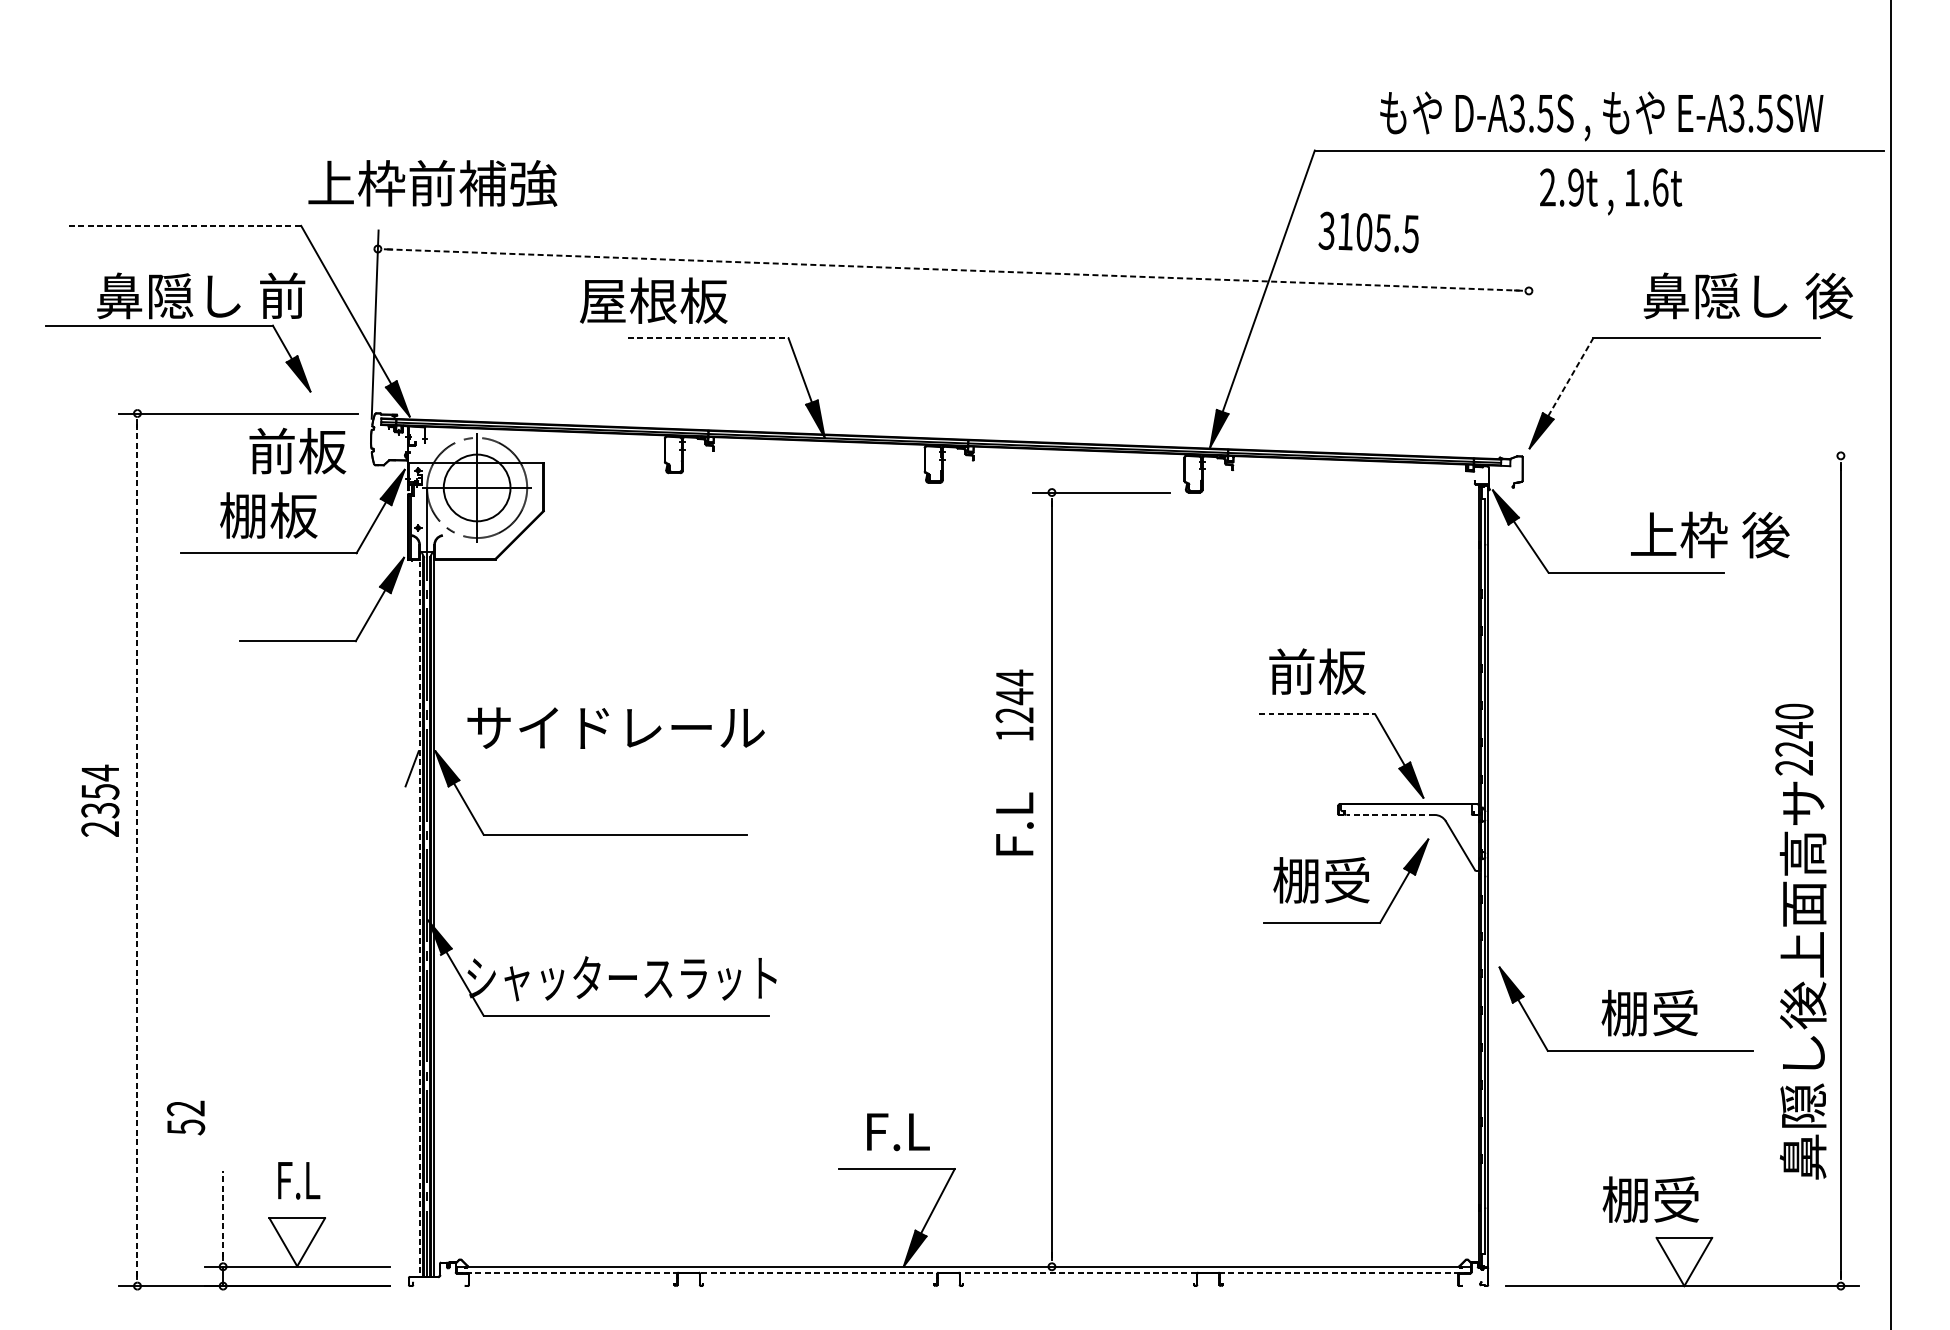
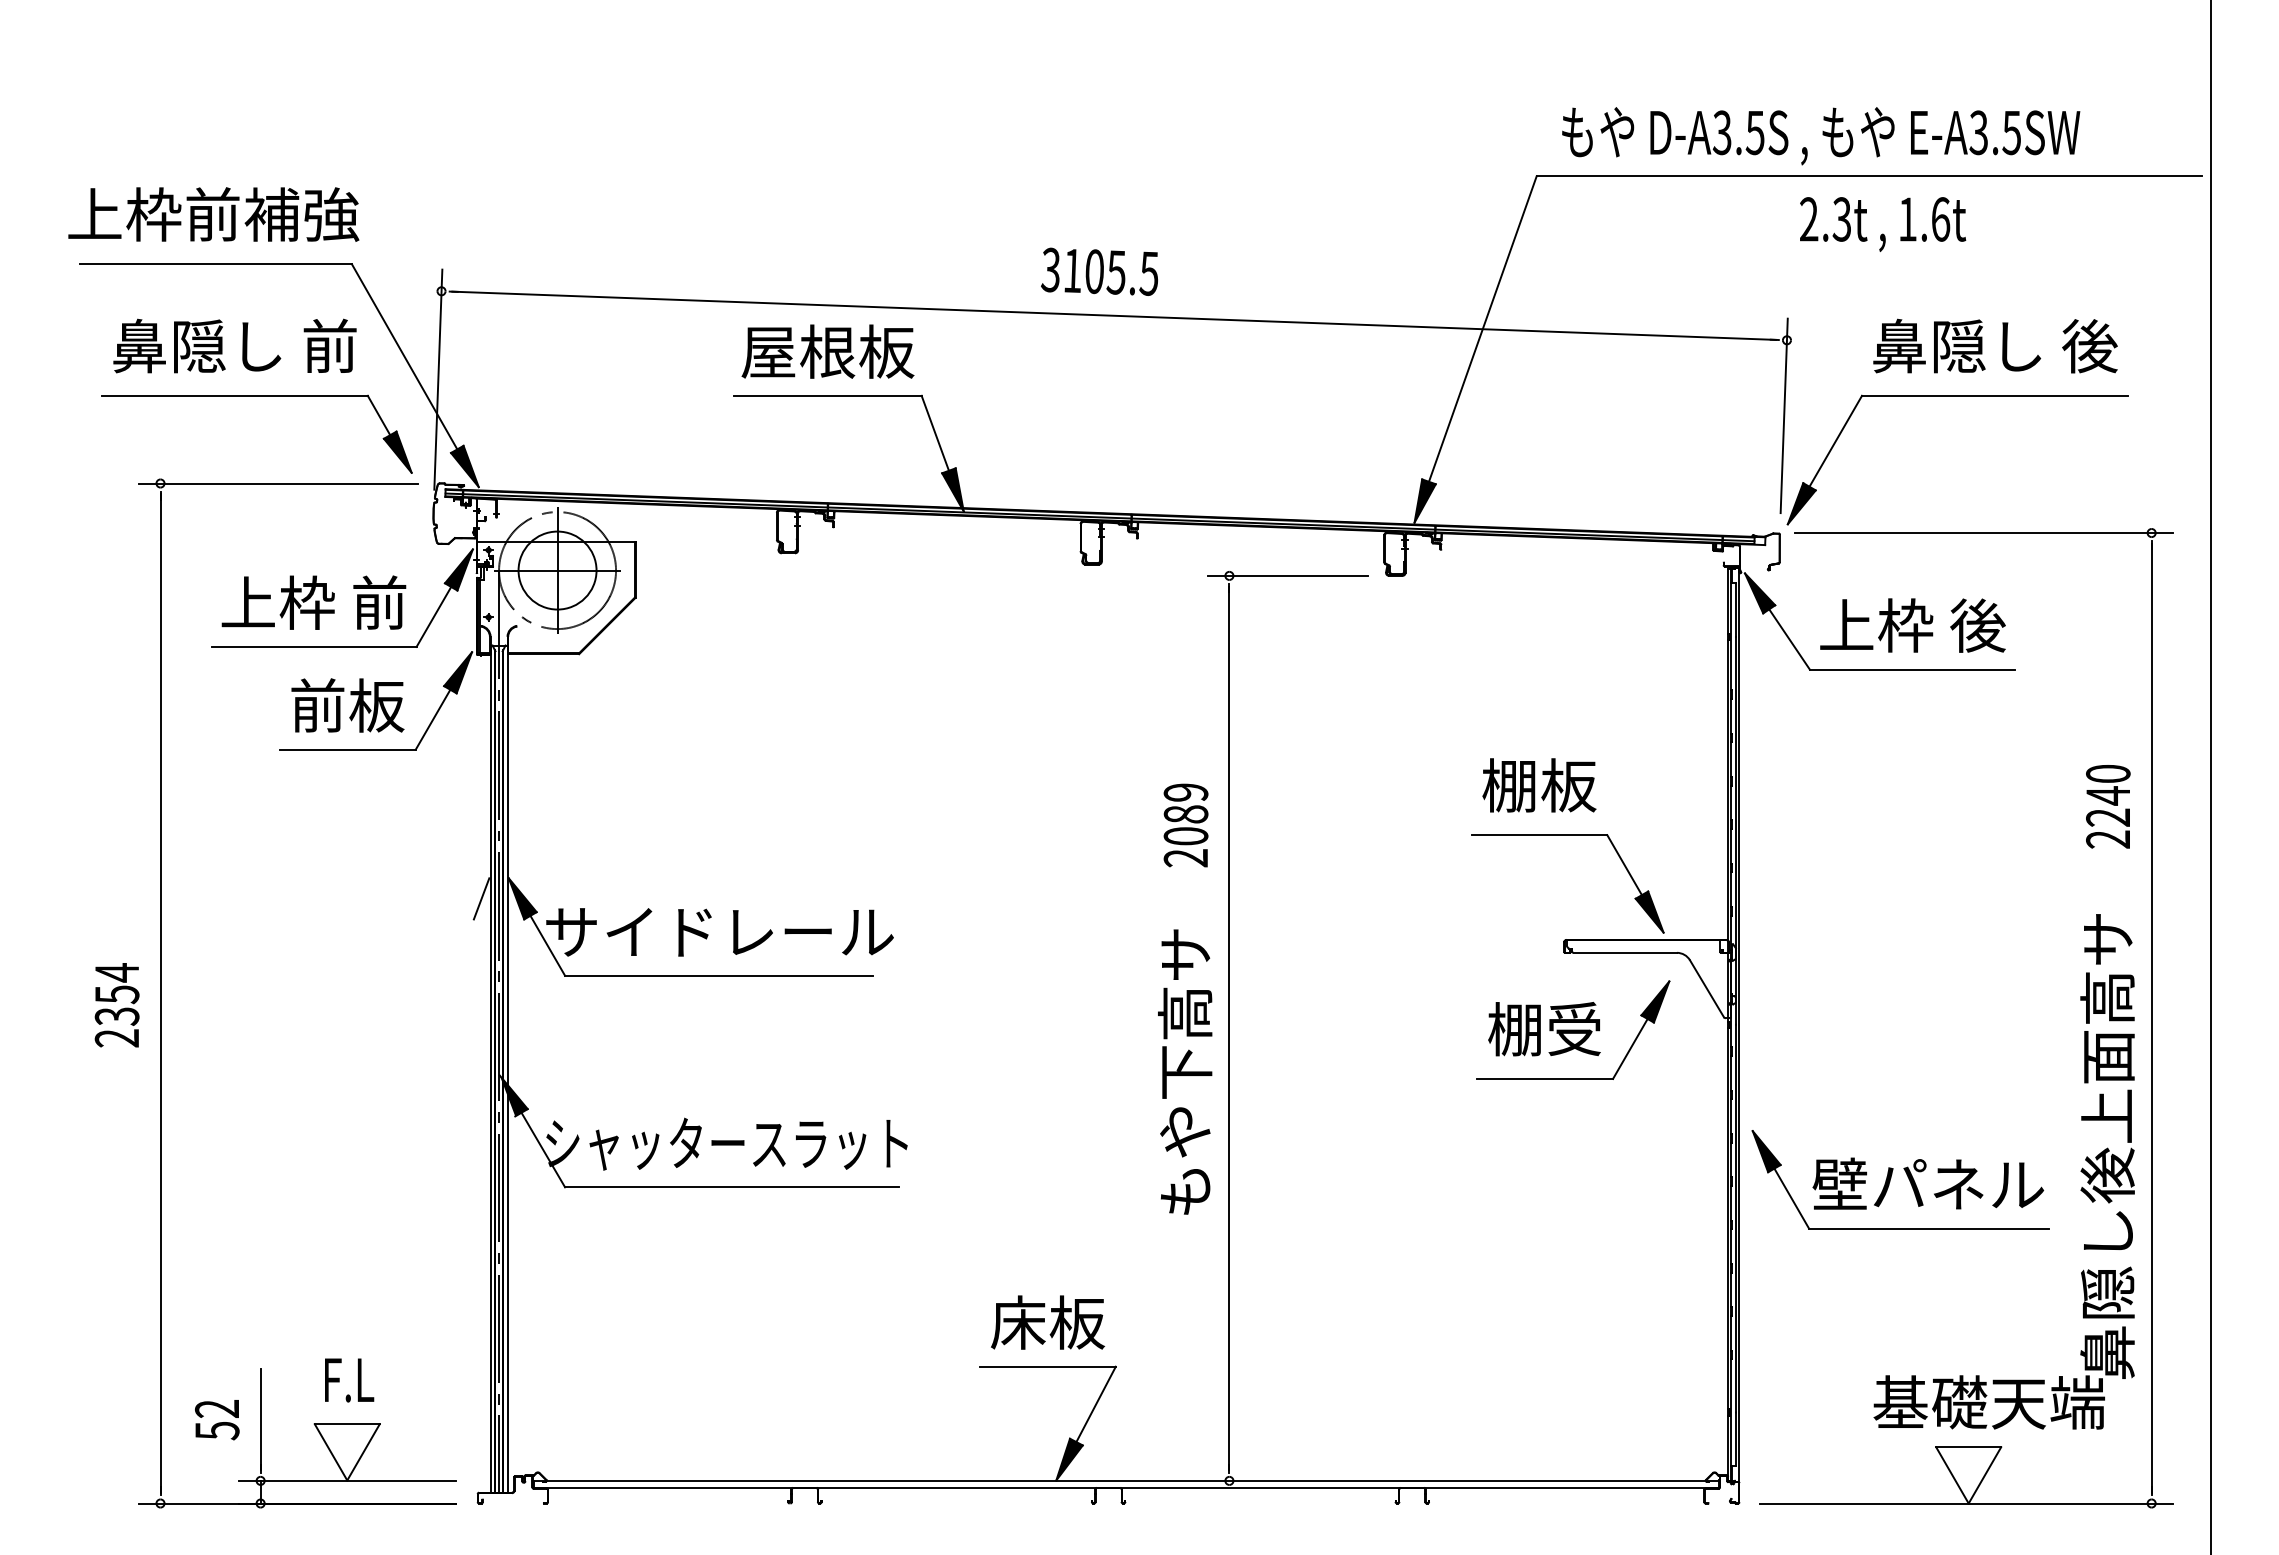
text: (1602, 116) -> (1821, 136), moved
text: (432, 183) -> (213, 214), moved
text: (1575, 187) -> (1841, 219), 2.9t -> 2.3t
line: (185, 226) -> (216, 264), dashed -> solid
text: (1368, 232) -> (1099, 271), moved
line: (953, 269) -> (1114, 315), dashed -> solid
text: (1748, 295) -> (1995, 345), moved
text: (653, 300) -> (827, 351), moved
part: (177, 326) -> (256, 396), moved
line: (708, 338) -> (827, 395), dashed -> solid
line: (1525, 355) -> (1783, 415), added
line: (1570, 377) -> (1835, 441), dashed -> solid
text: (297, 451) -> (347, 705), moved
line: (1697, 456) -> (1984, 533), added
text: (268, 515) -> (313, 602), 棚板 -> 上枠 前
text: (1709, 534) -> (1912, 625), moved
text: (1291, 671) -> (1509, 785), 前板 -> 棚板
text: (1014, 705) -> (1185, 824), 1244 -> 2089
line: (1317, 714) -> (1539, 835), dashed -> solid
text: (615, 728) -> (719, 932), moved
text: (1794, 739) -> (2108, 806), moved
text: (99, 801) -> (116, 1005), moved
line: (1390, 814) -> (1625, 952), dashed -> solid
line: (137, 849) -> (160, 993), dashed -> solid
line: (419, 914) -> (490, 1069), dashed -> solid
text: (1014, 915) -> (1185, 1070), F.L -> もや下高サ
text: (1649, 1013) -> (1928, 1184), 棚受 -> 壁パネル
text: (186, 1118) -> (217, 1420), moved
text: (897, 1131) -> (1048, 1322), F.L -> 床板
text: (1702, 1199) -> (1989, 1402), 棚受 -> 基礎天端
line: (223, 1214) -> (260, 1419), dashed -> solid
line: (963, 1273) -> (1126, 1488), dashed -> solid

